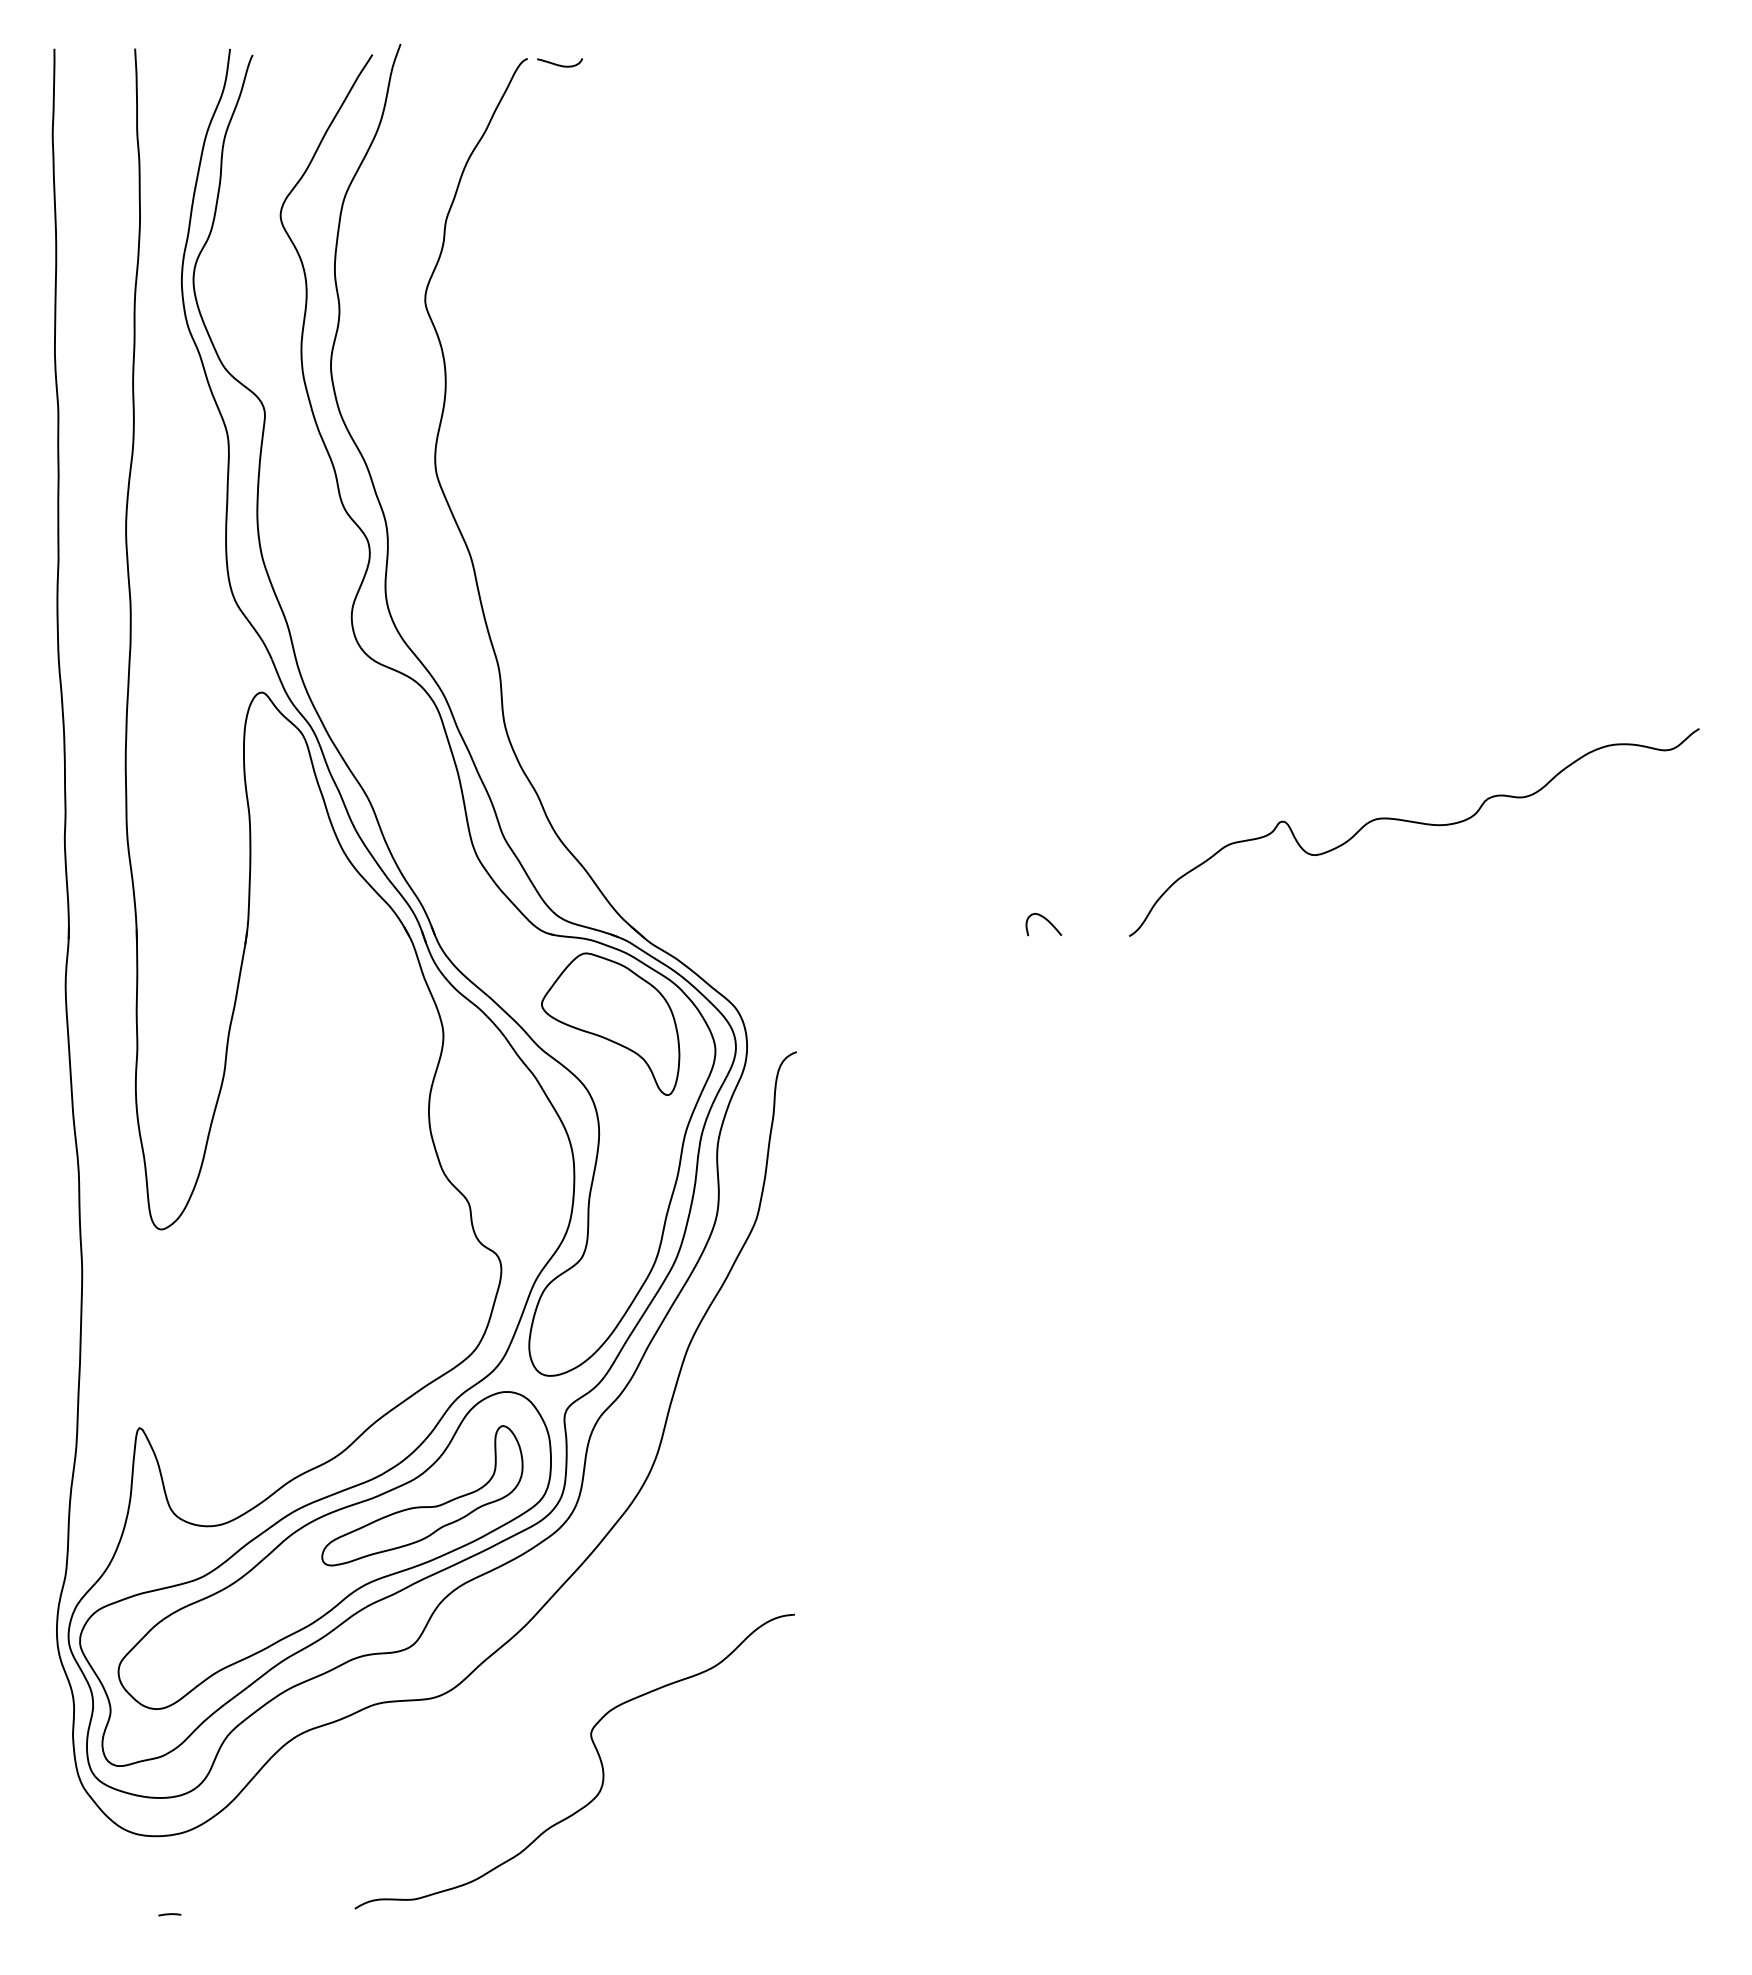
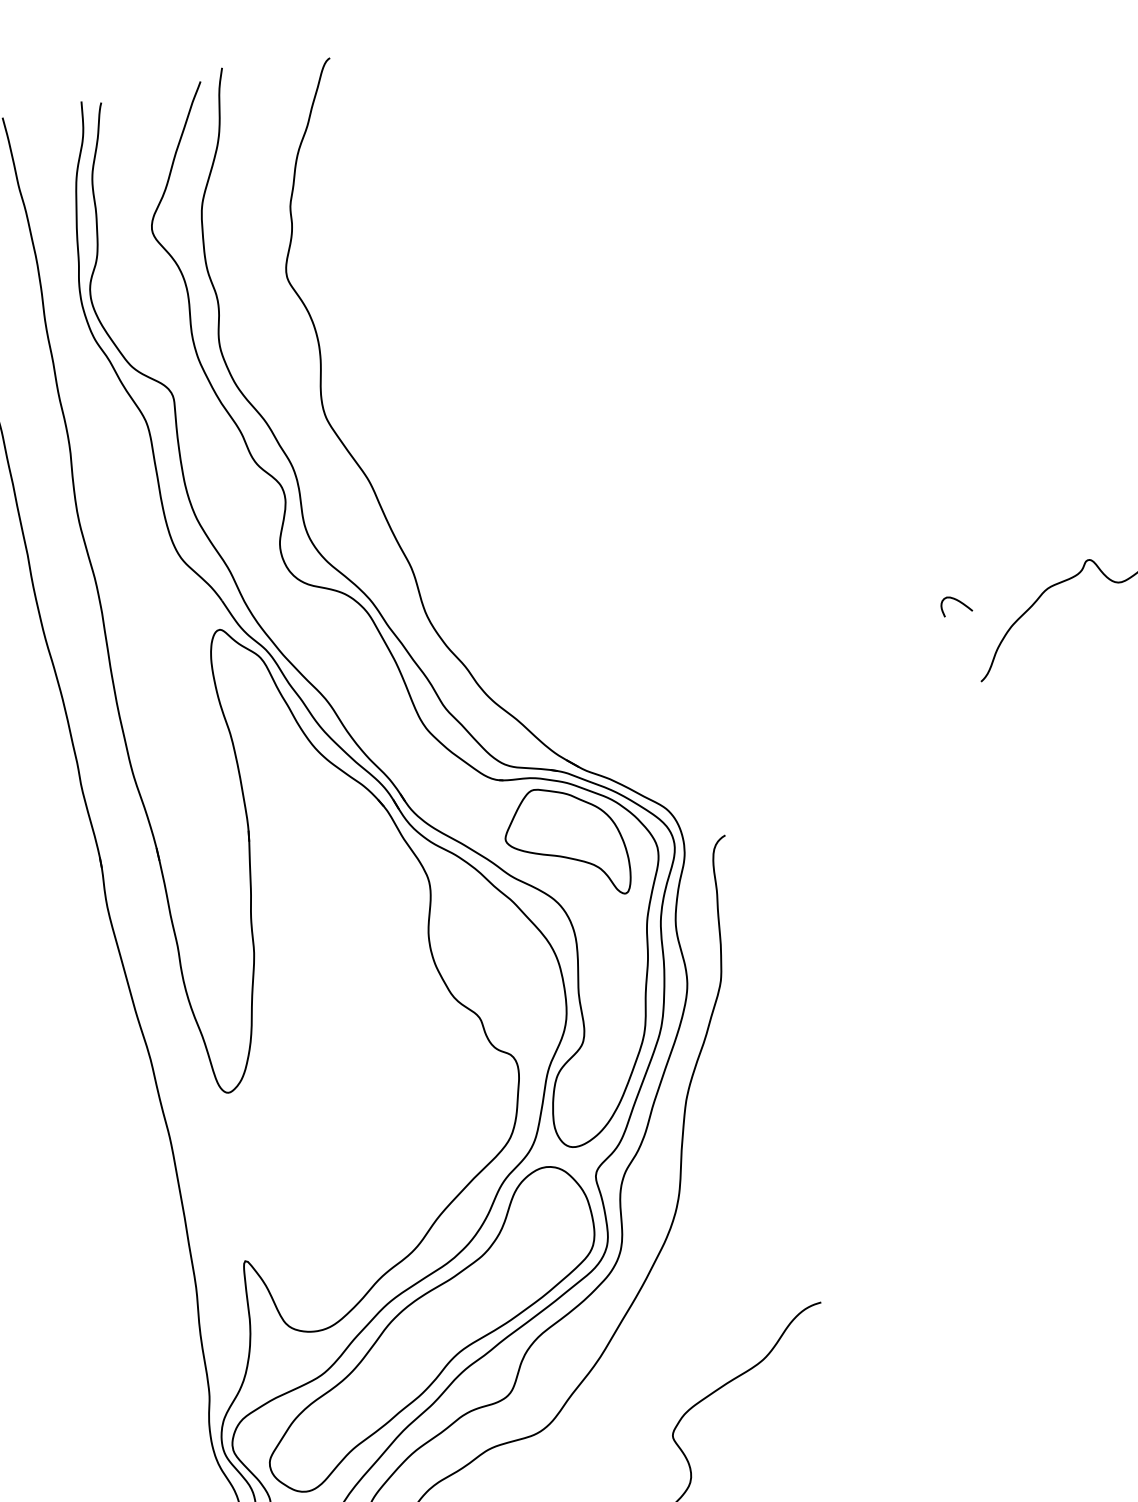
curve: (559, 64) -> (357, 57), removed
curve: (1046, 920) -> (957, 601), moved
part: (422, 1506) -> (493, 1277), removed

